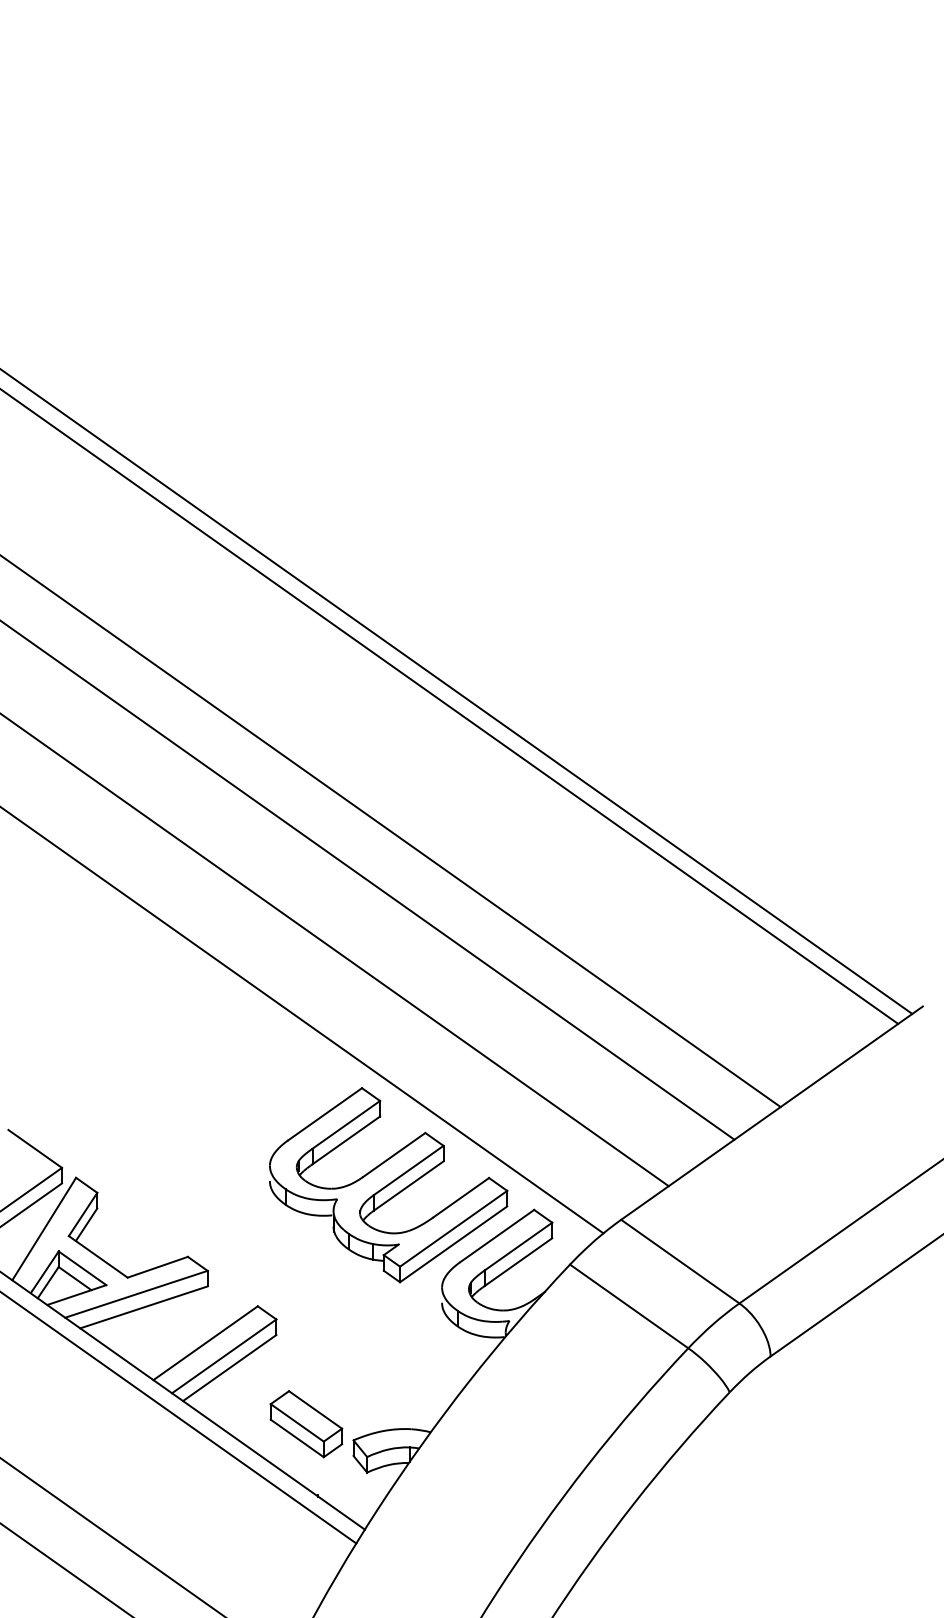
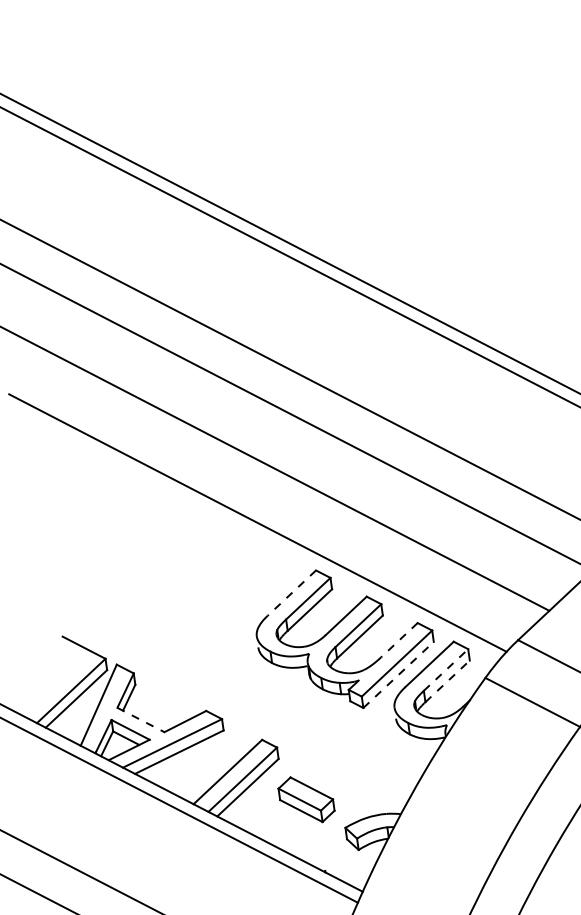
line: (324, 1114) -> (291, 593), solid -> dashed
line: (460, 1197) -> (398, 640), solid -> dashed
line: (453, 1244) -> (398, 675), solid -> dashed
line: (518, 1246) -> (446, 669), solid -> dashed
line: (98, 1256) -> (141, 719), solid -> dashed
line: (518, 1261) -> (447, 680), solid -> dashed
part: (306, 1424) -> (306, 799), moved

